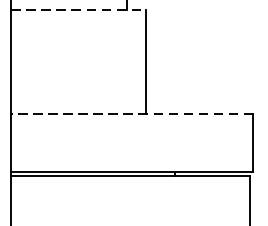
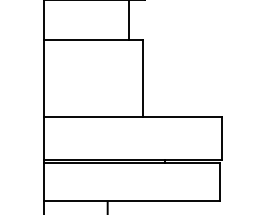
line: (78, 9) -> (93, 40), dashed -> solid
line: (131, 113) -> (132, 116), dashed -> solid

